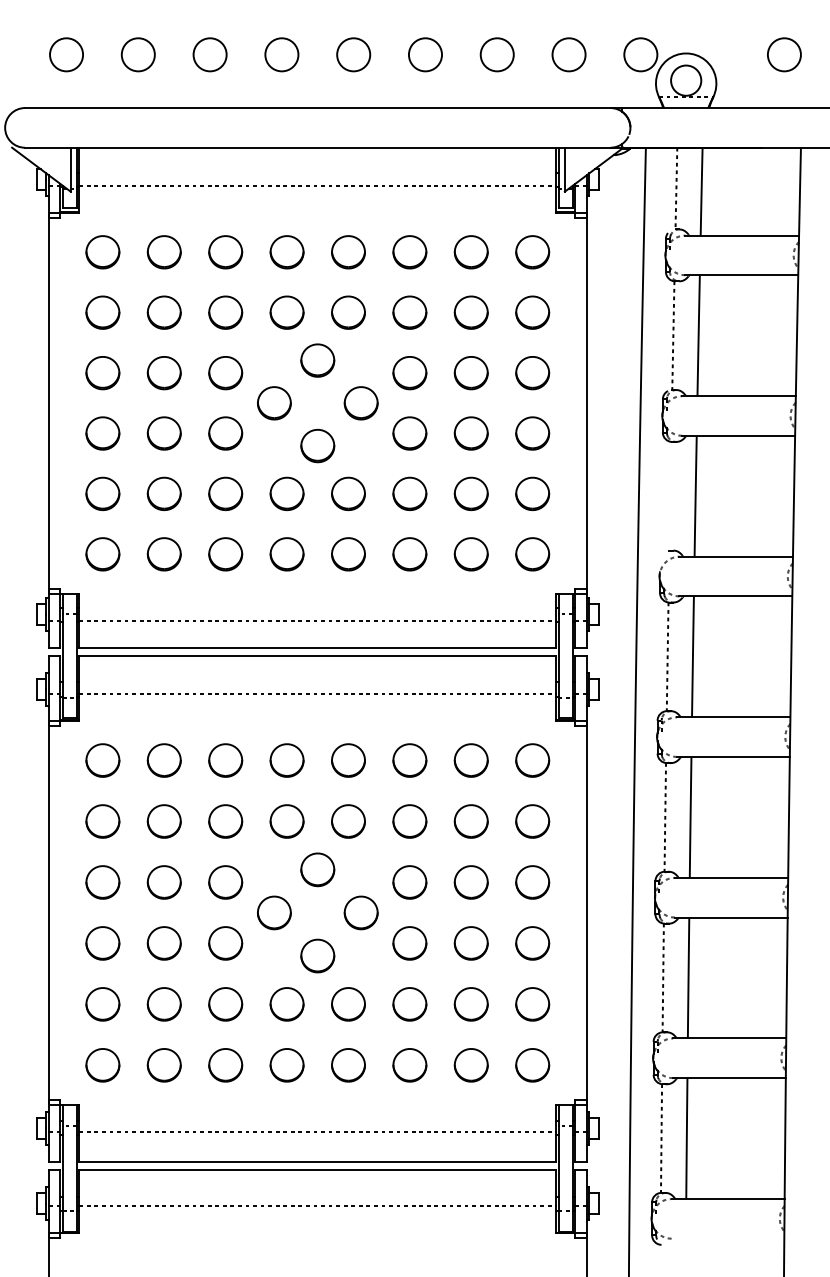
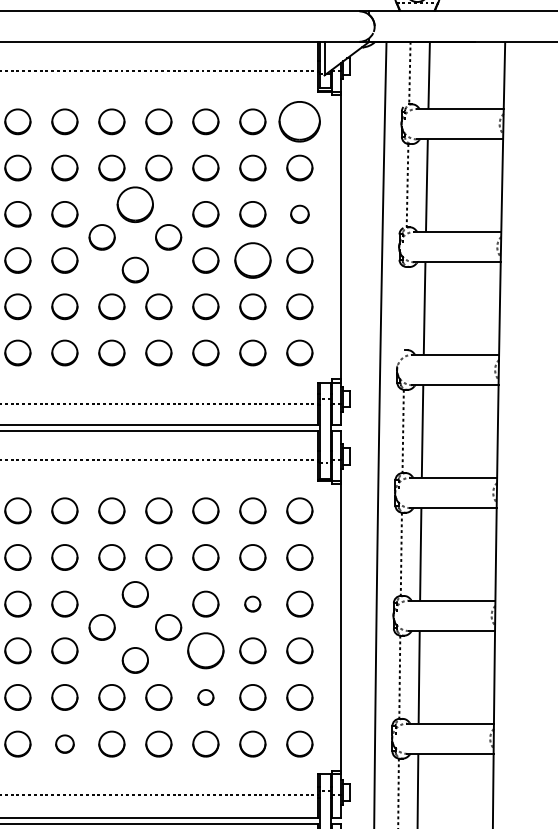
part: (532, 252) -> (299, 121), size x1.6
part: (317, 360) -> (135, 204), size x1.4
part: (532, 373) -> (299, 214), size x0.7
part: (470, 433) -> (252, 260), size x1.4
part: (470, 882) -> (252, 604), size x0.6
part: (409, 943) -> (205, 650), size x1.4
part: (409, 1004) -> (205, 697), size x0.6
part: (225, 1065) -> (64, 744), size x0.7

